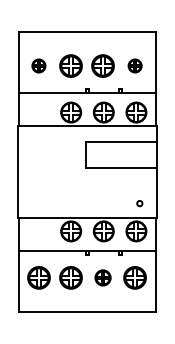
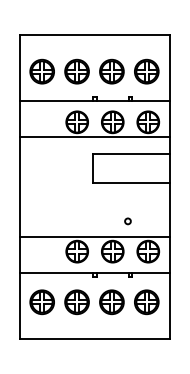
part: (38, 65) -> (41, 71), size x1.67
part: (134, 65) -> (146, 71), size x1.67
circle: (139, 203) -> (127, 221), moved
part: (102, 278) -> (111, 302), size x1.43

